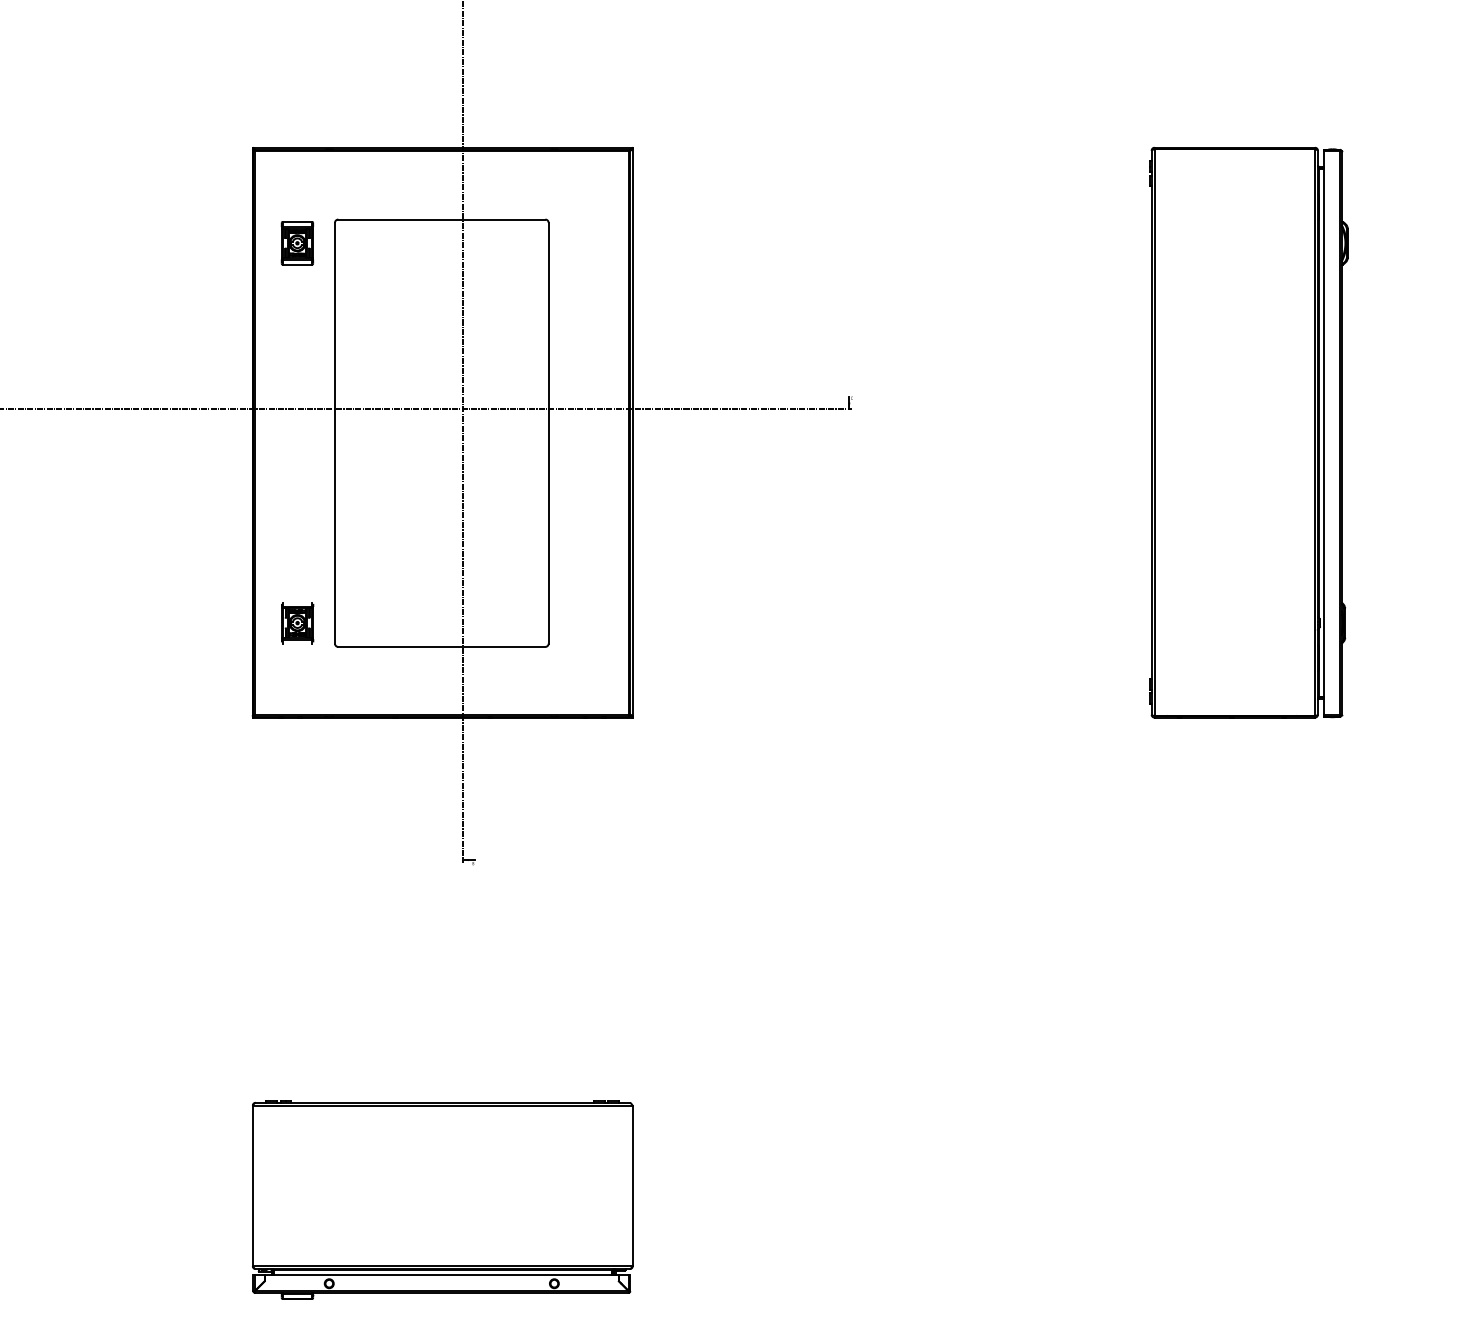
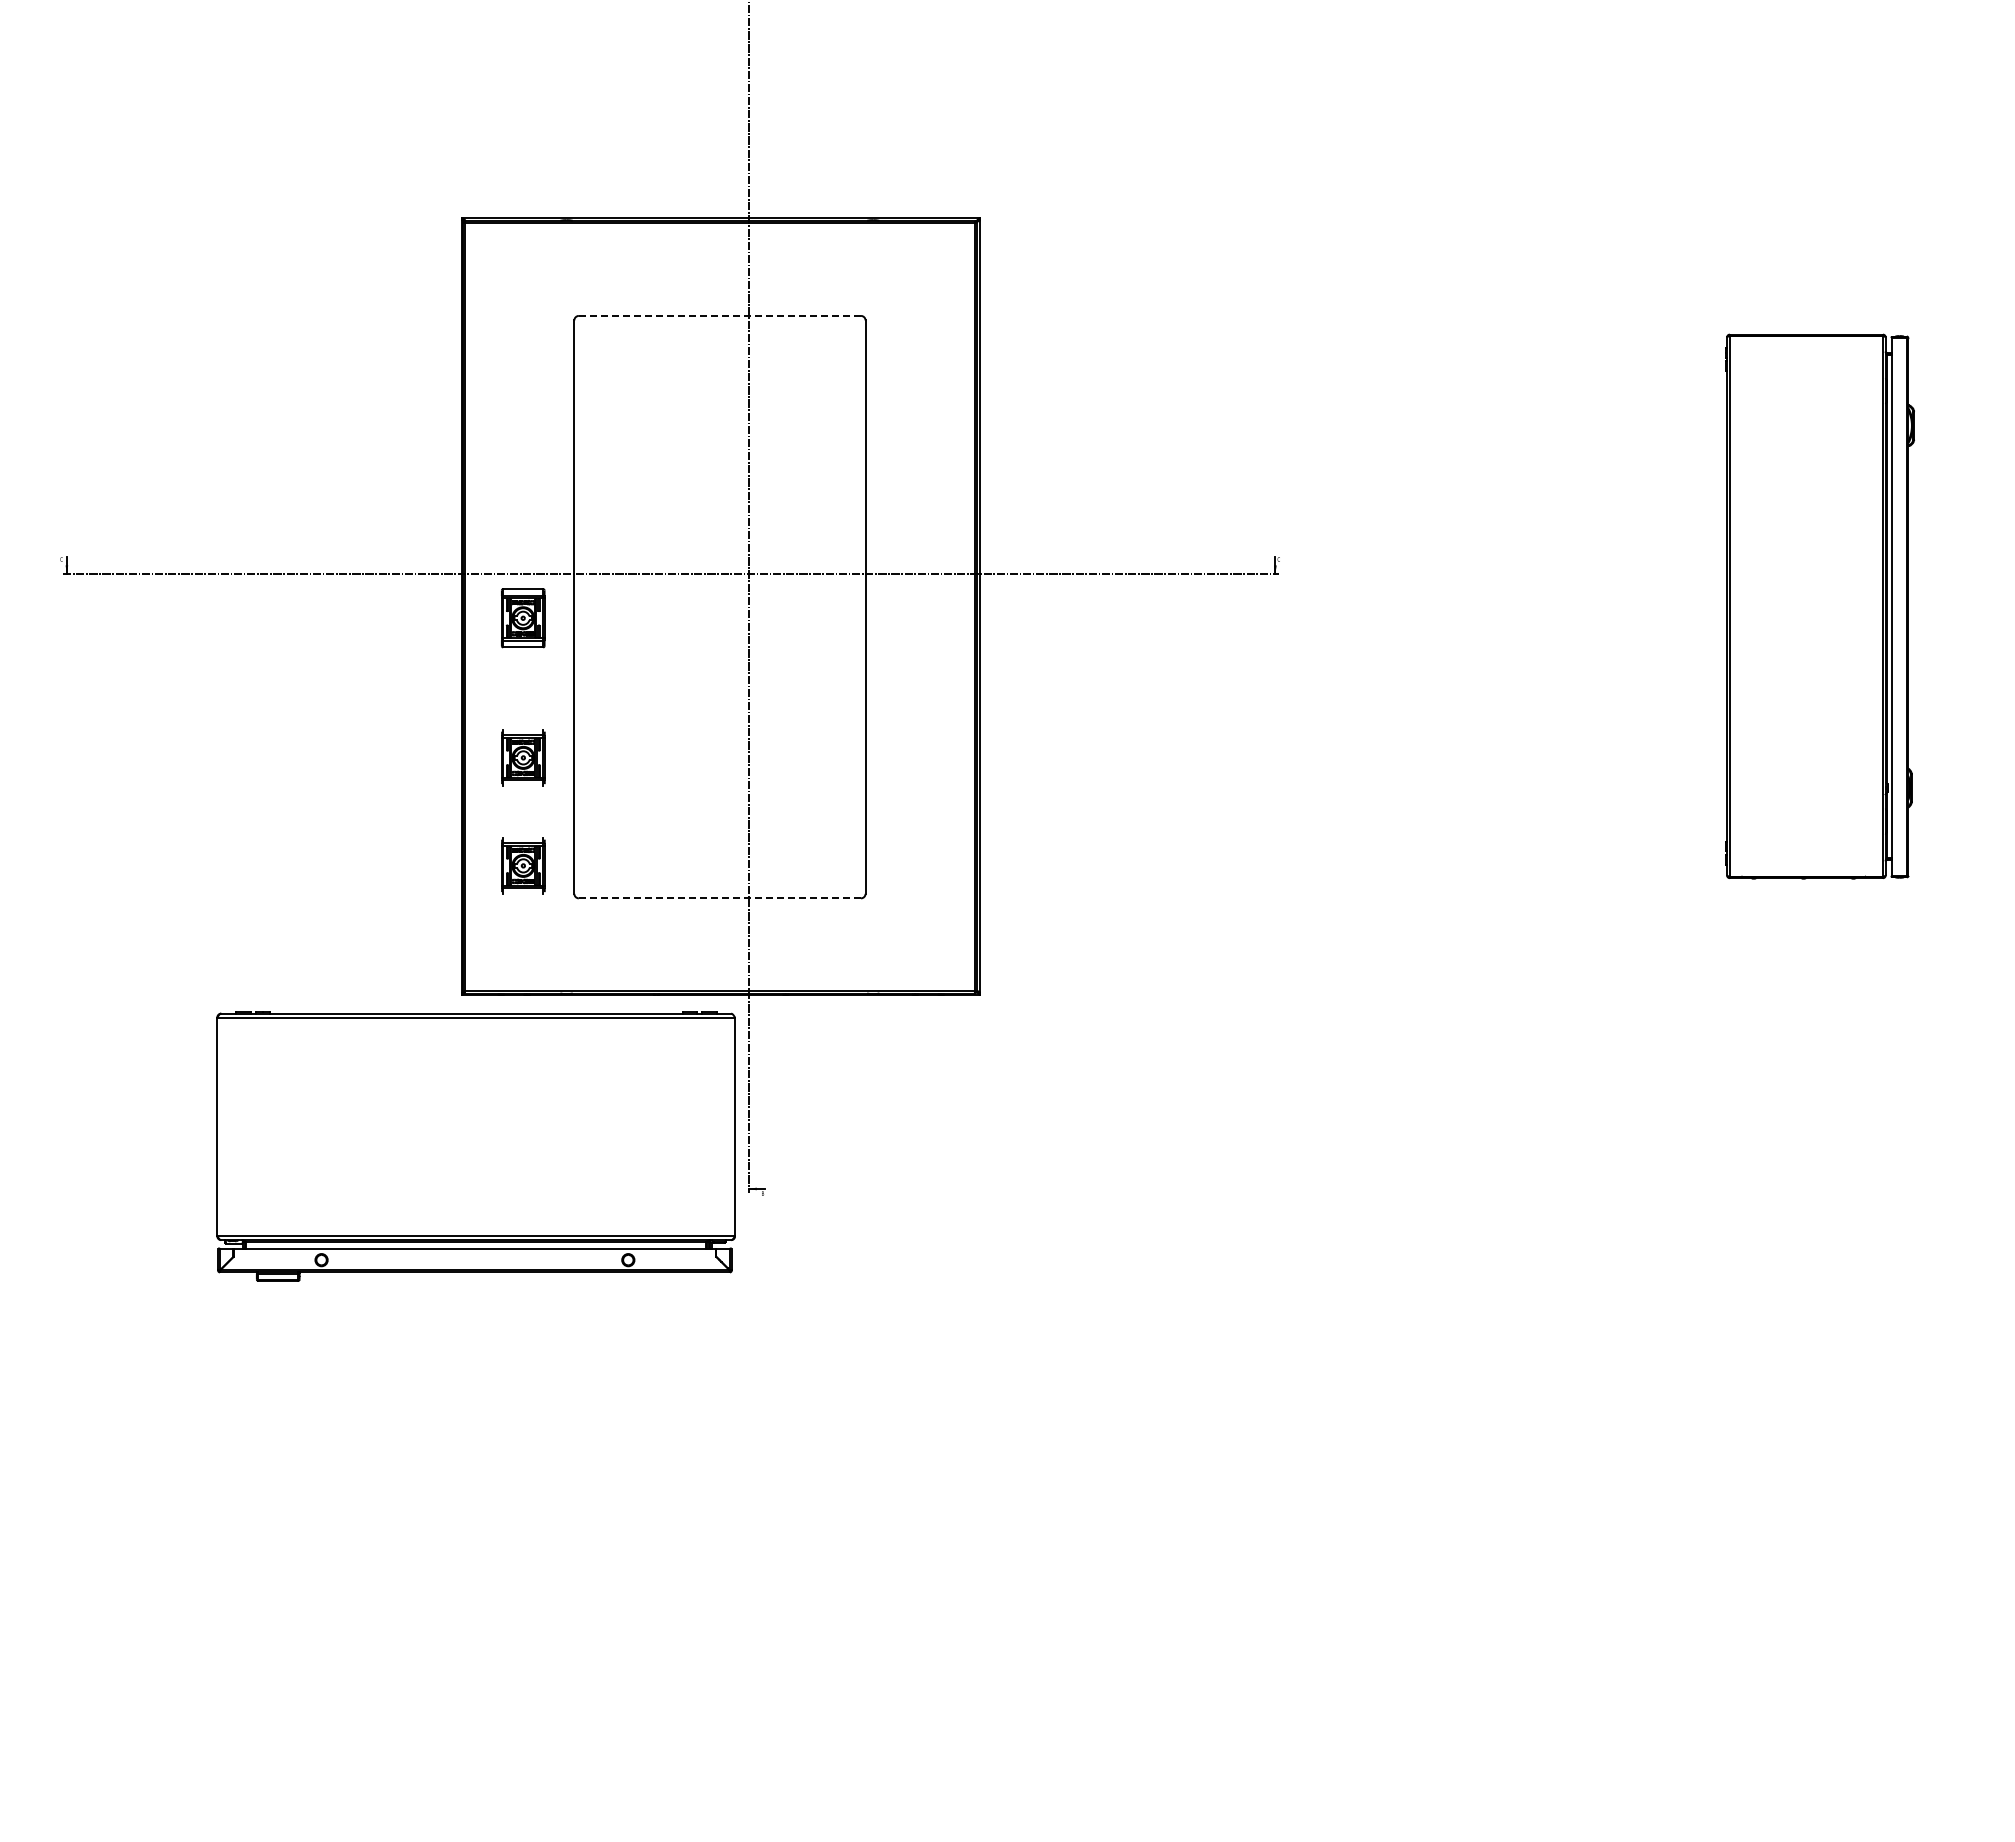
line: (441, 219) -> (719, 315), solid -> dashed
part: (297, 243) -> (523, 618), moved
part: (1248, 432) -> (1819, 606), size x0.7
part: (297, 543) -> (523, 757), added
line: (442, 647) -> (720, 898), solid -> dashed
part: (442, 1200) -> (475, 1146), moved

